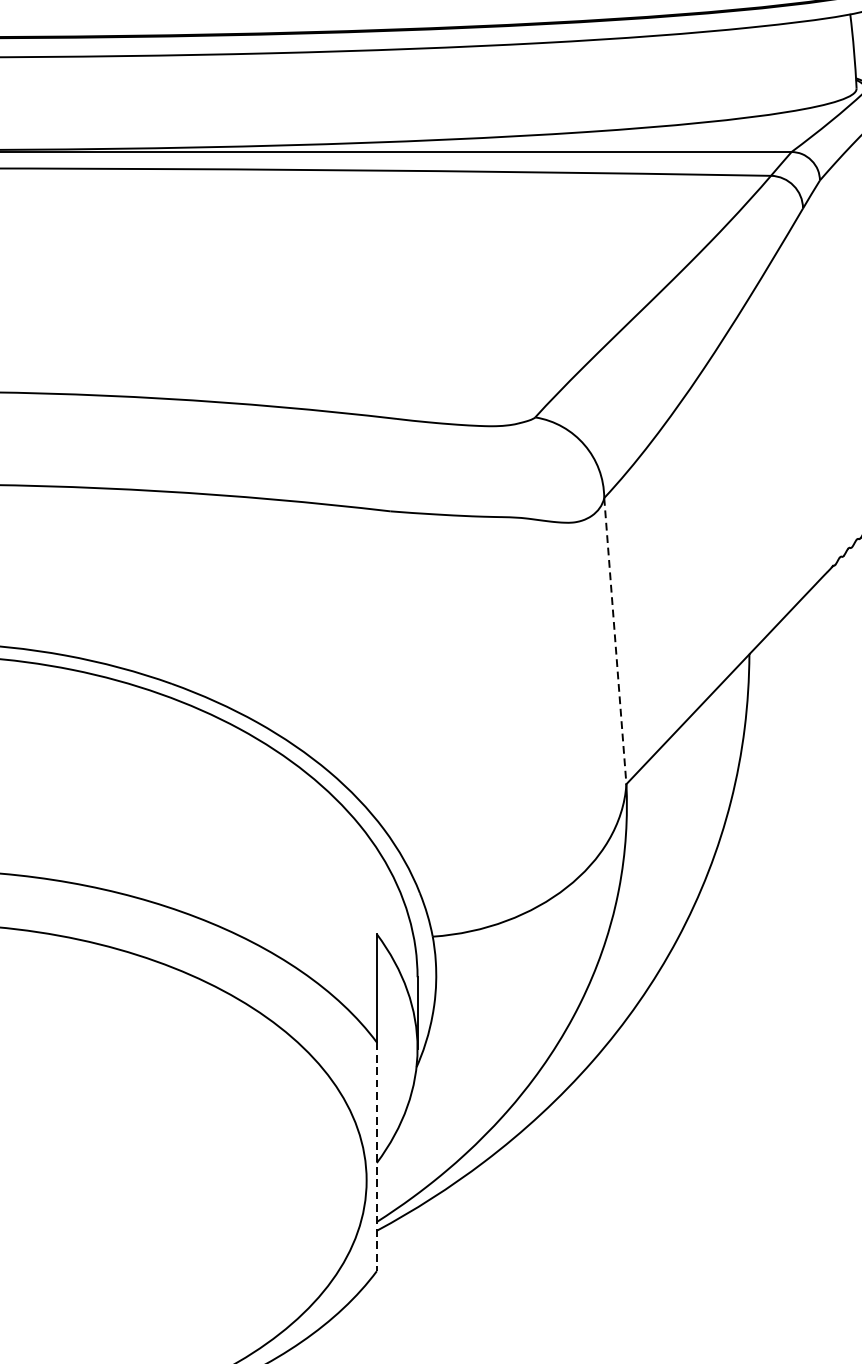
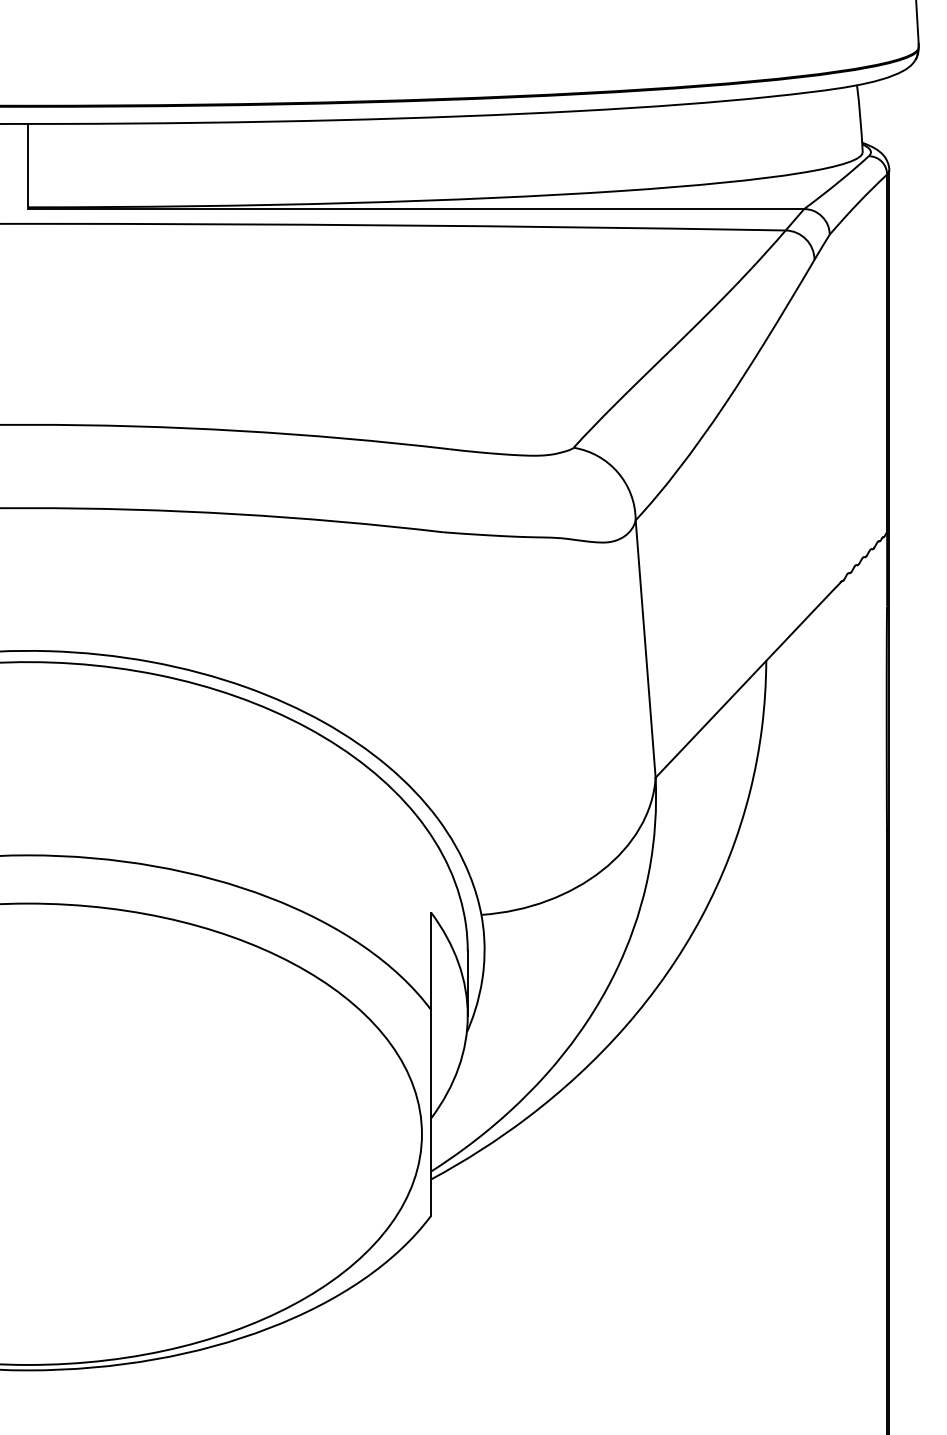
line: (615, 641) -> (645, 649), dashed -> solid
line: (377, 1156) -> (431, 1112), dashed -> solid

